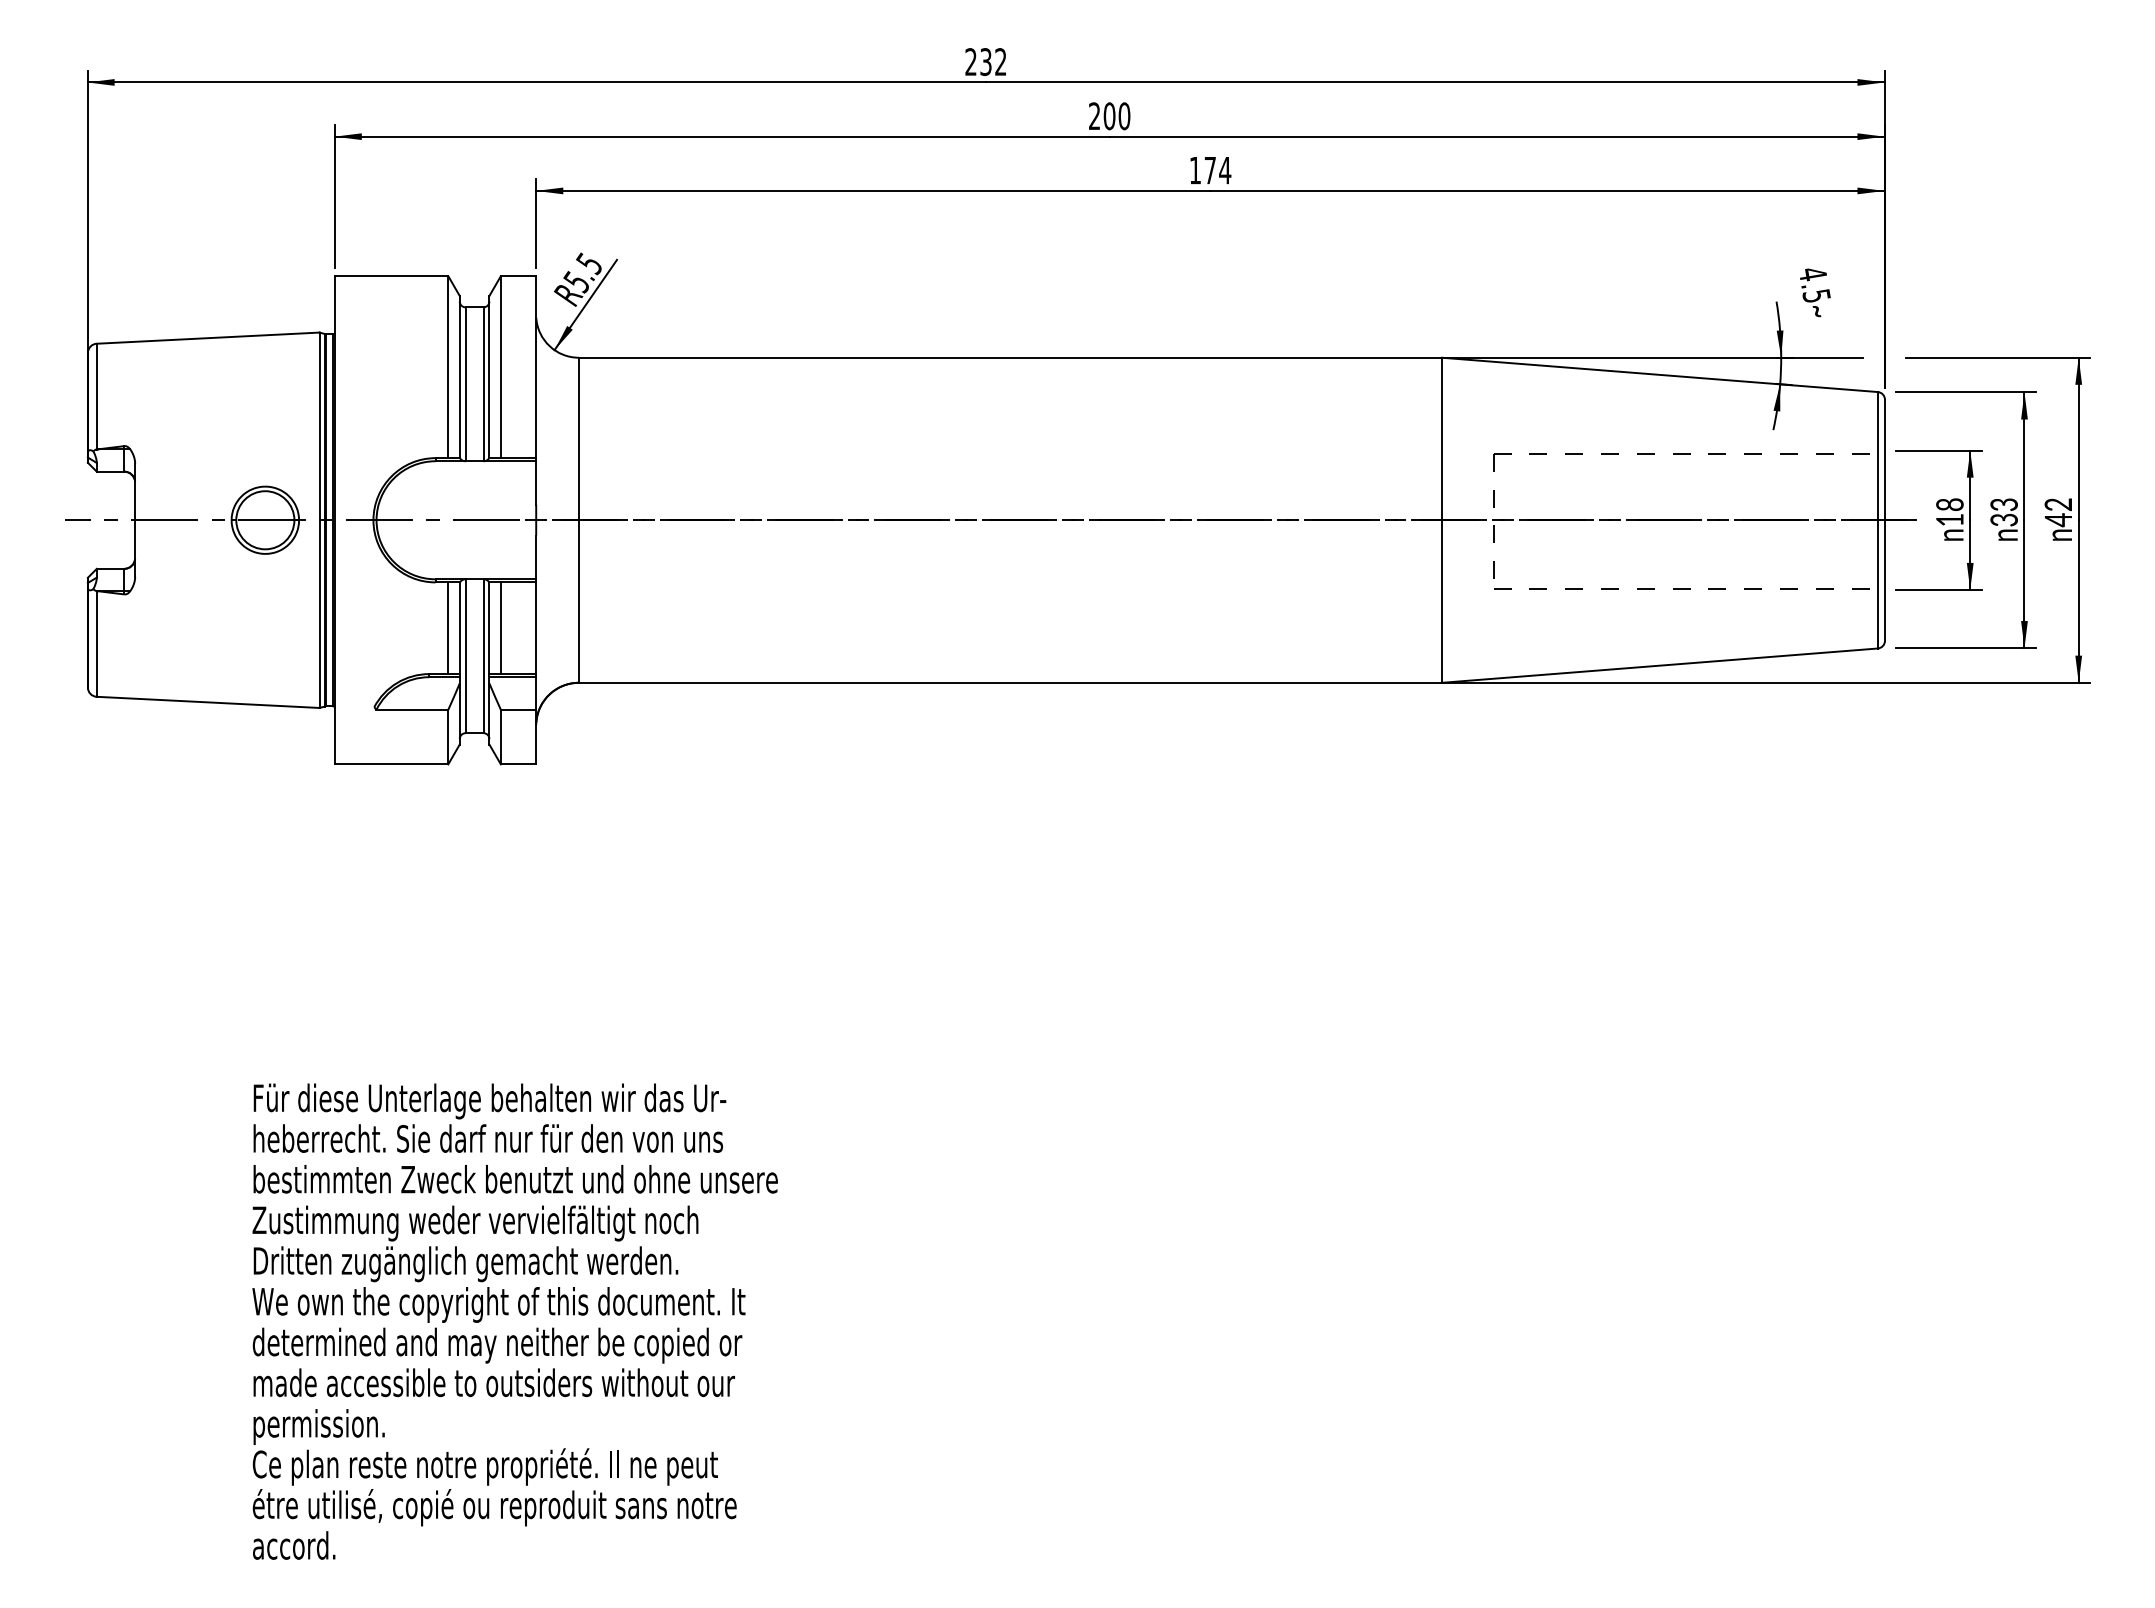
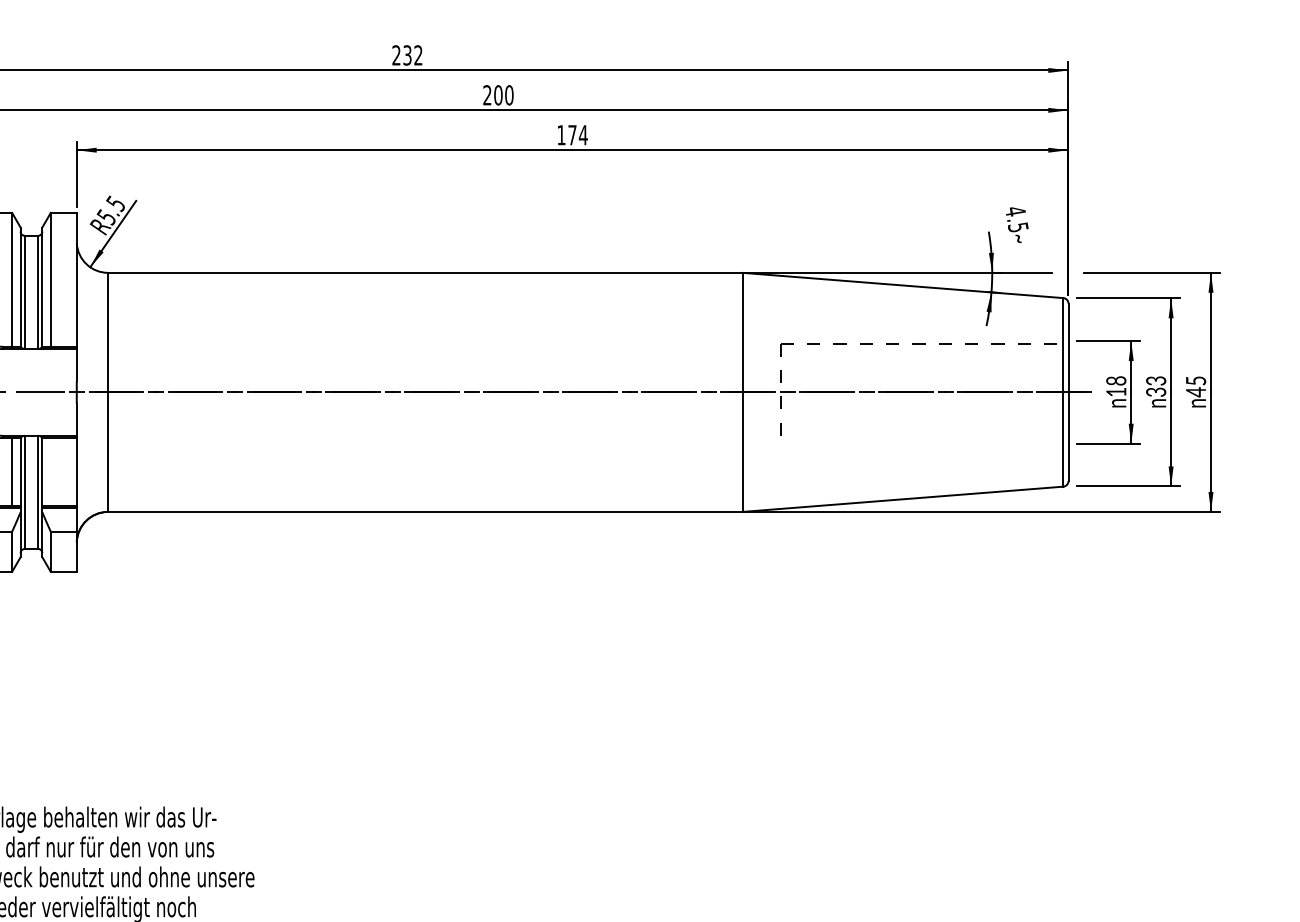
text: (2058, 504) -> (1196, 380), 42 -> 45
line: (1681, 588) -> (918, 442), removed
line: (500, 628) -> (50, 471), removed

